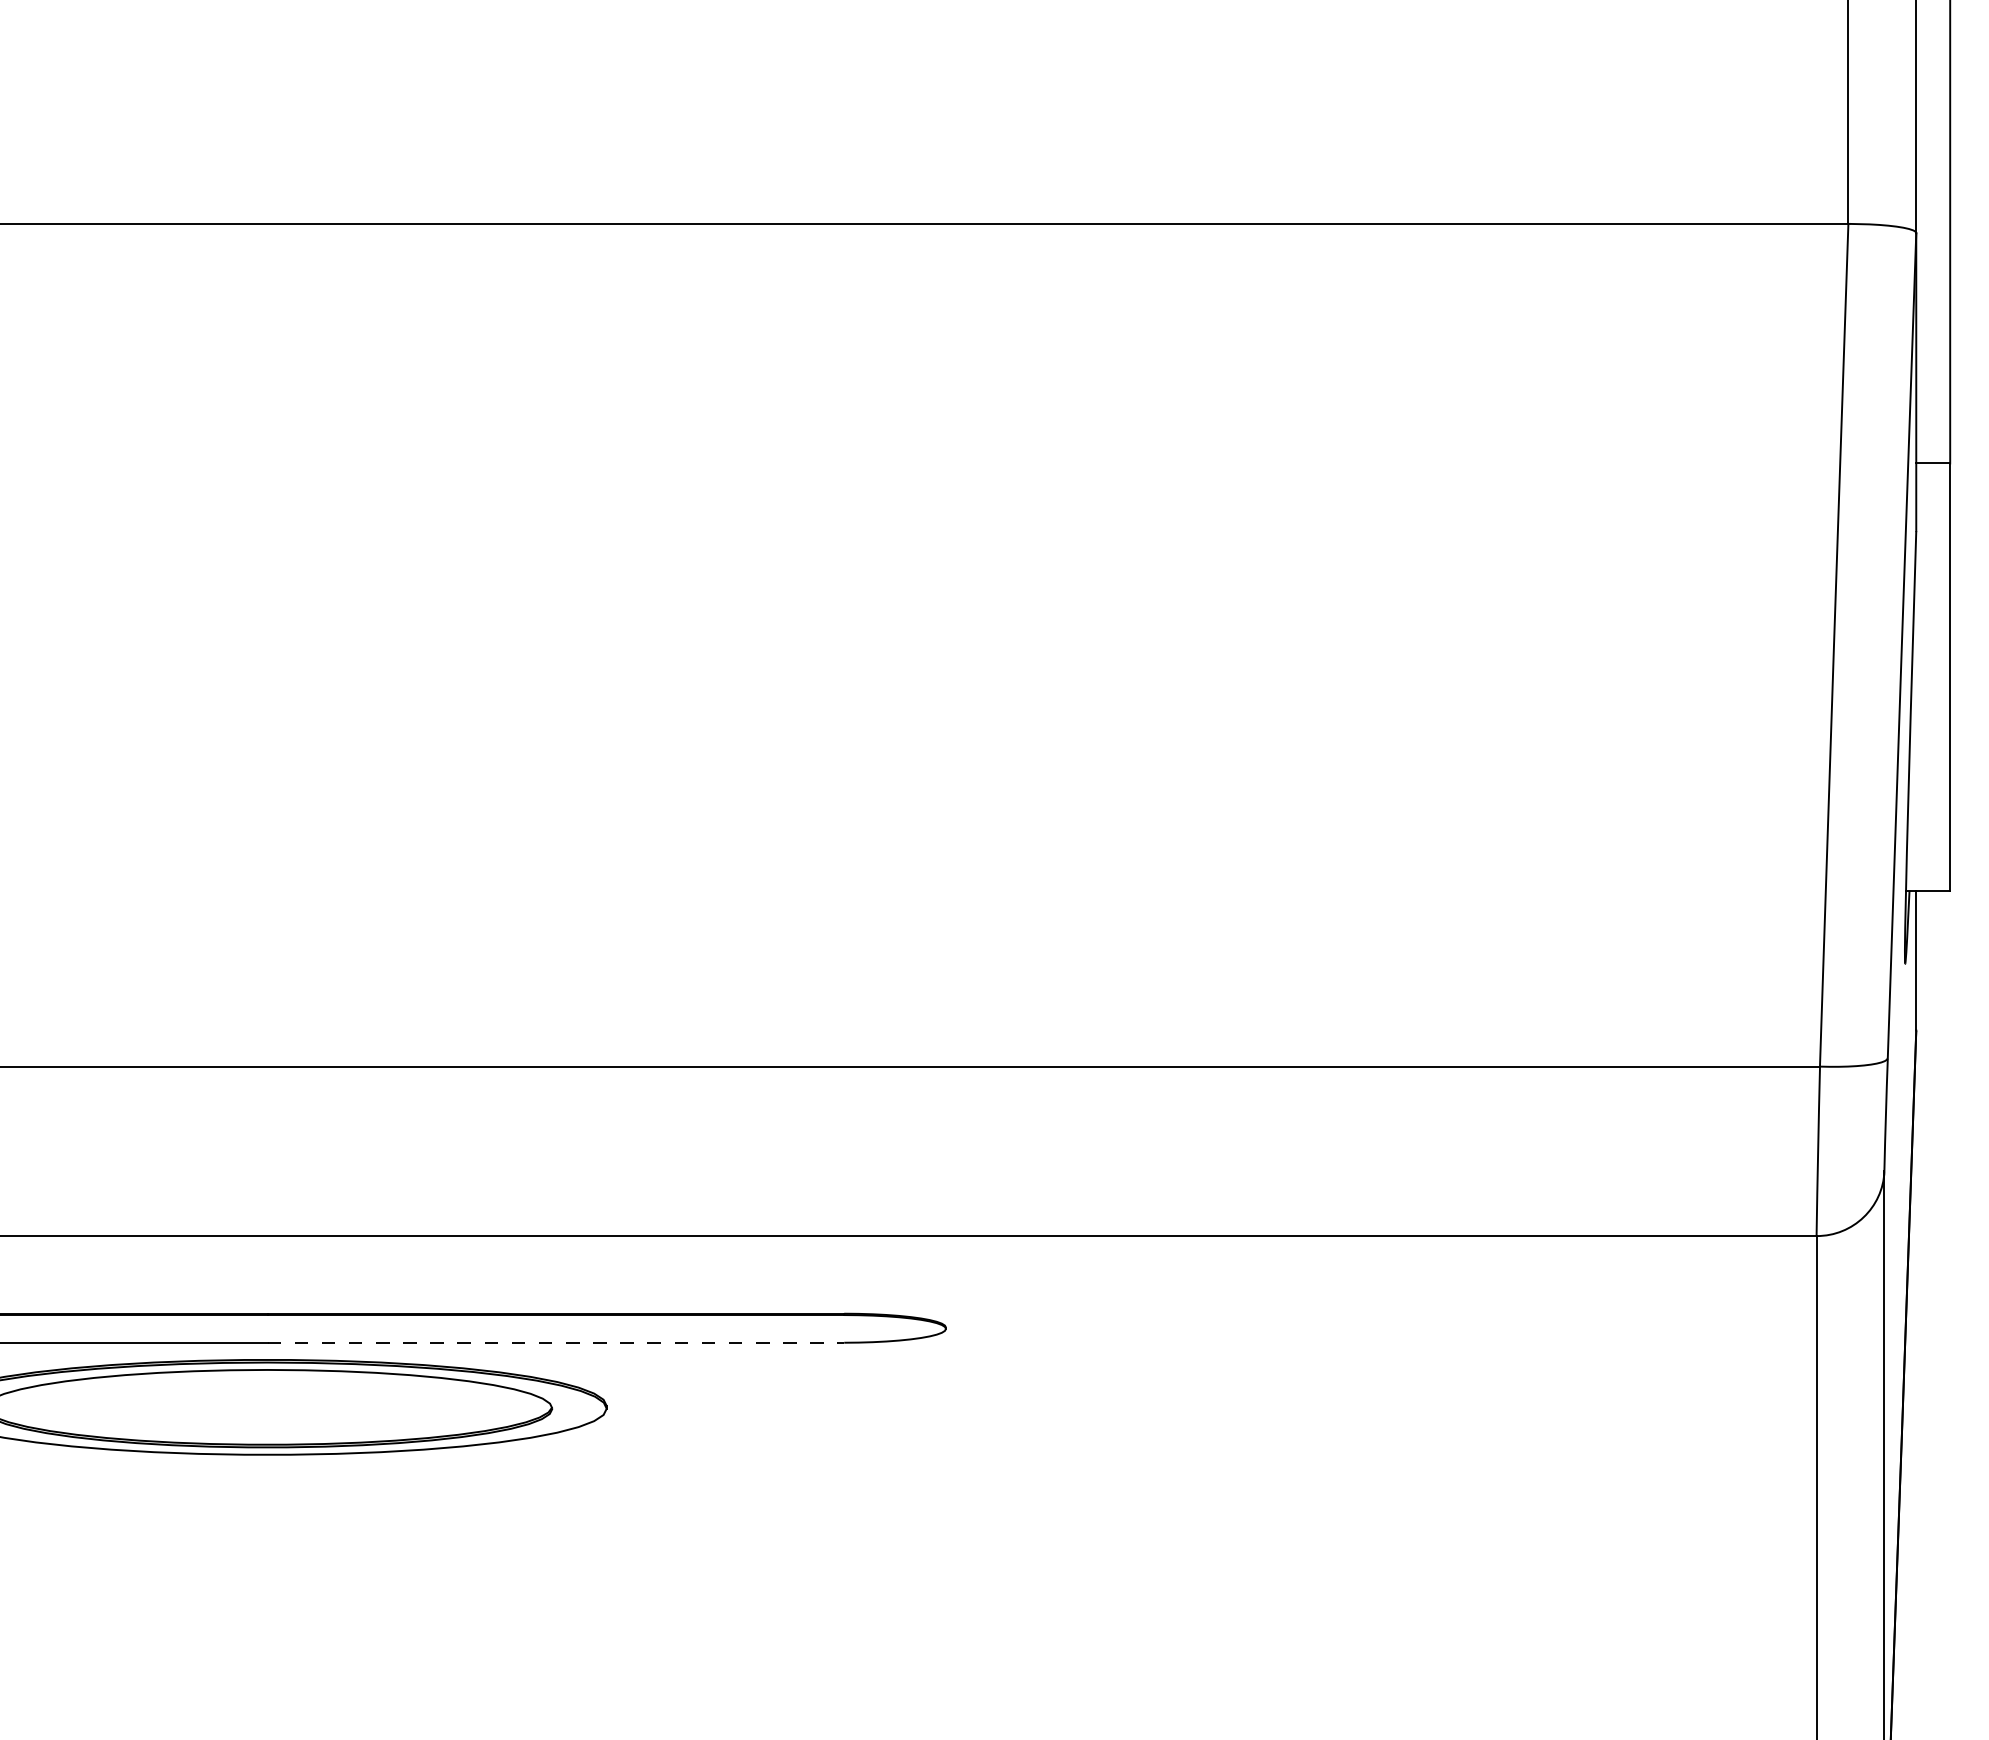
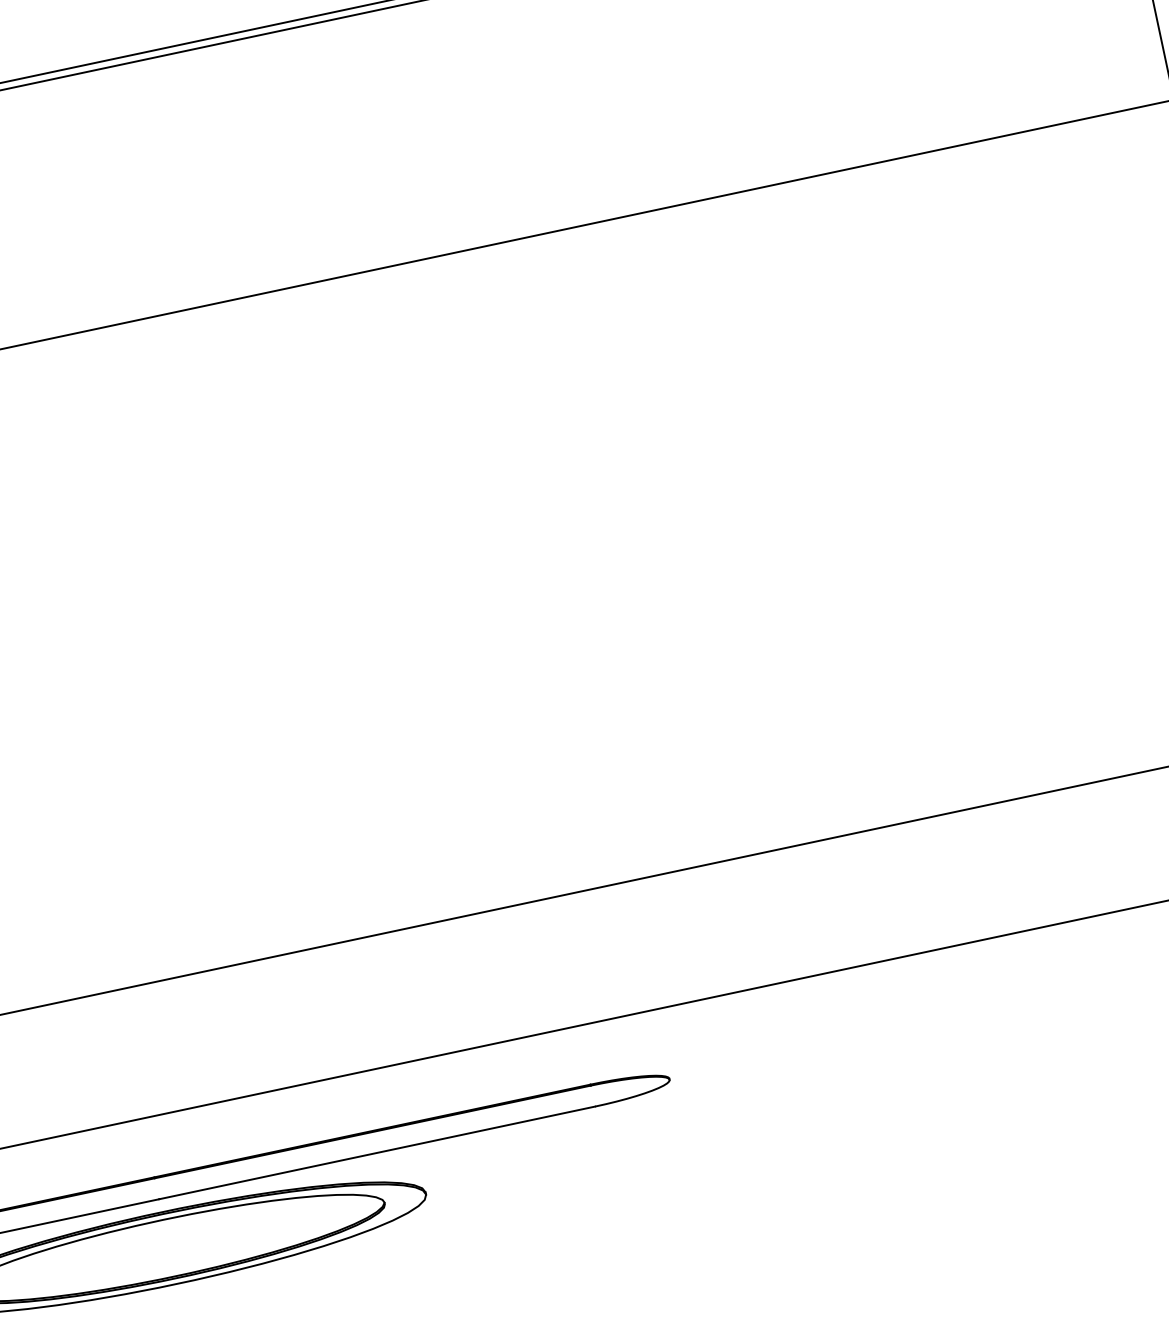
line: (556, 1342) -> (377, 1152), dashed -> solid

